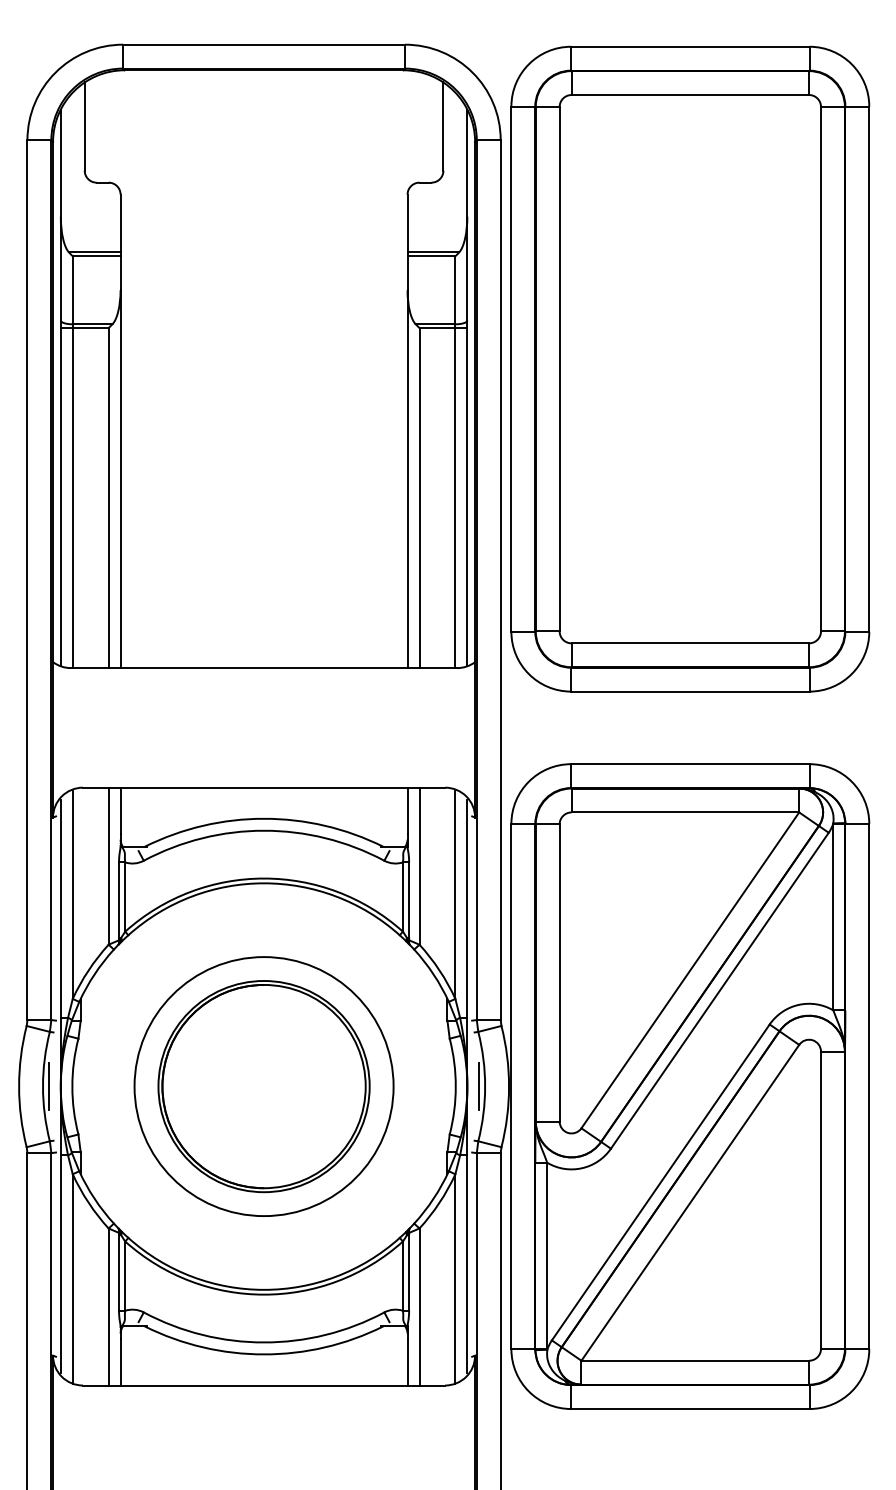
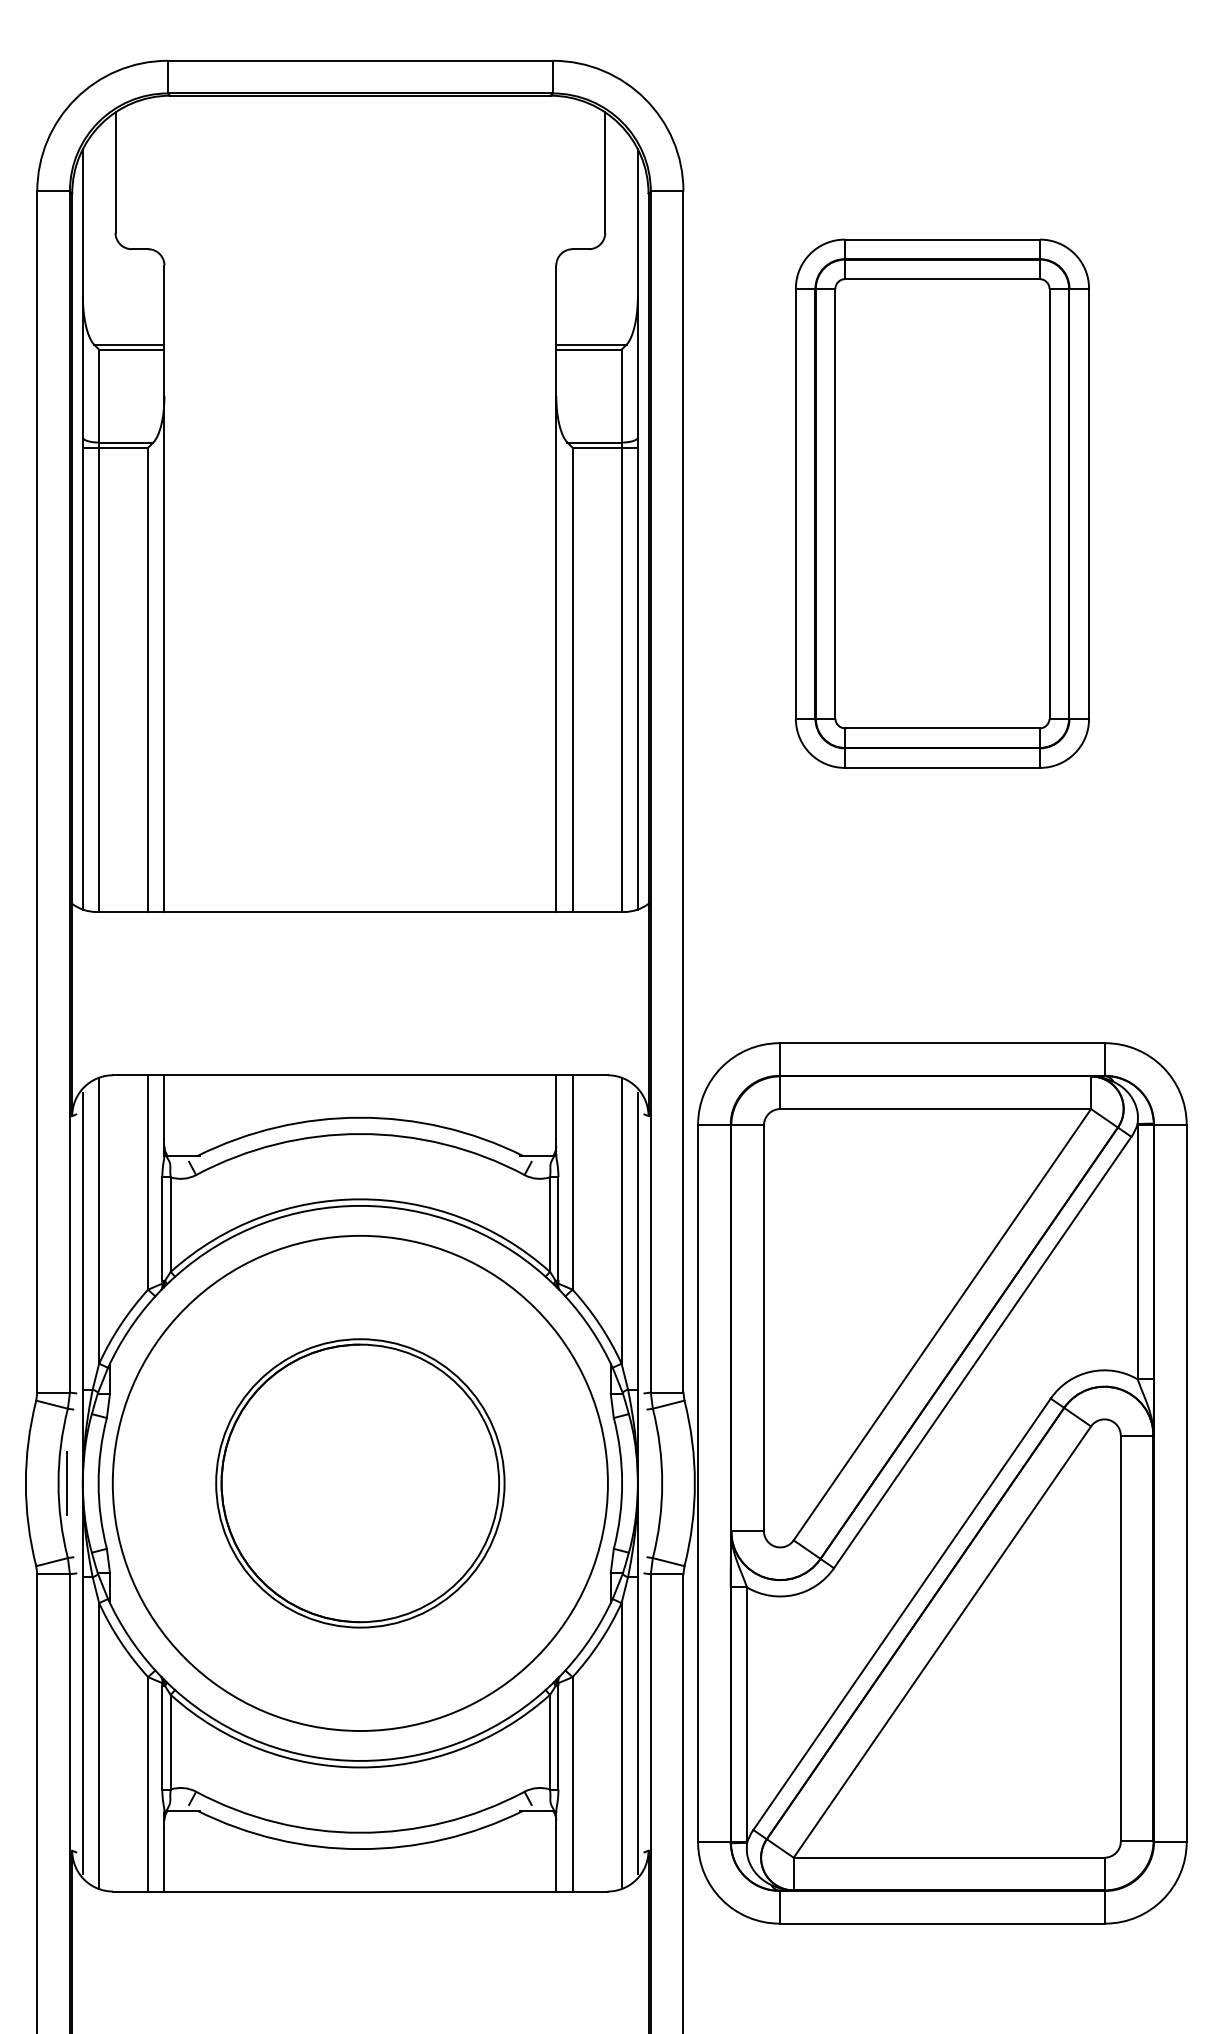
part: (690, 368) -> (942, 502), size x0.6
circle: (263, 1086) -> (359, 1483), size x1.4
line: (479, 1086) -> (654, 1483), removed

